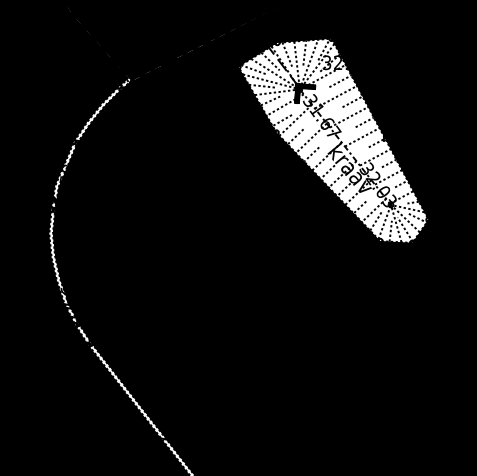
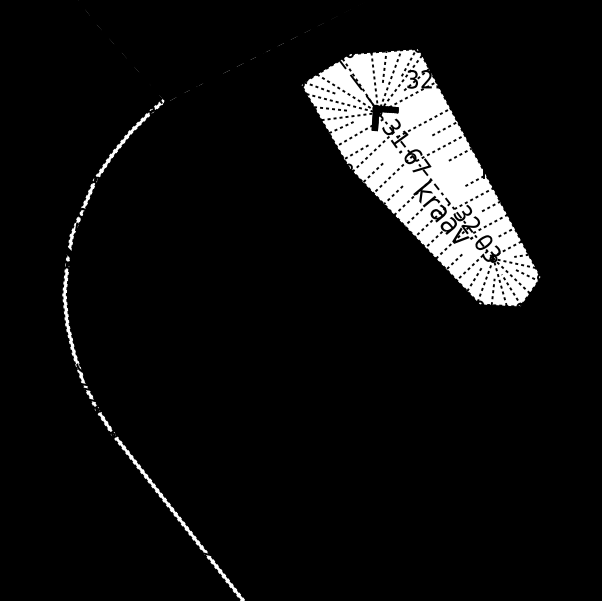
line: (287, 54) -> (362, 68), removed
line: (270, 61) -> (341, 77), removed
line: (340, 81) -> (429, 102), removed
line: (361, 137) -> (456, 173), removed

